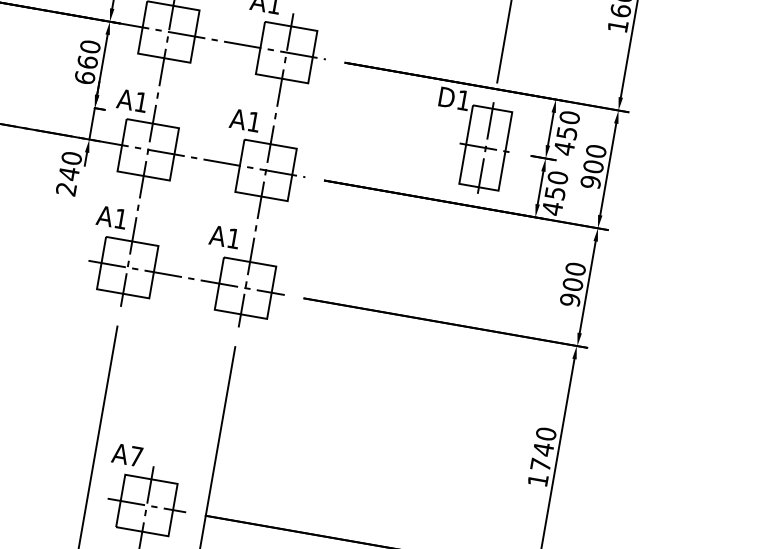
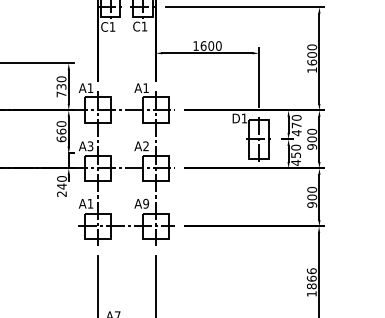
text: (141, 102) -> (90, 146), A1 -> A3
text: (253, 120) -> (145, 145), A1 -> A2
text: (566, 133) -> (296, 125), 450 -> 470
text: (234, 238) -> (146, 203), A1 -> A9
text: (542, 448) -> (311, 278), 1740 -> 1866

